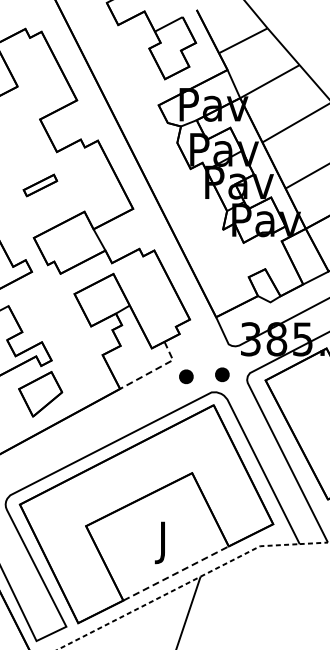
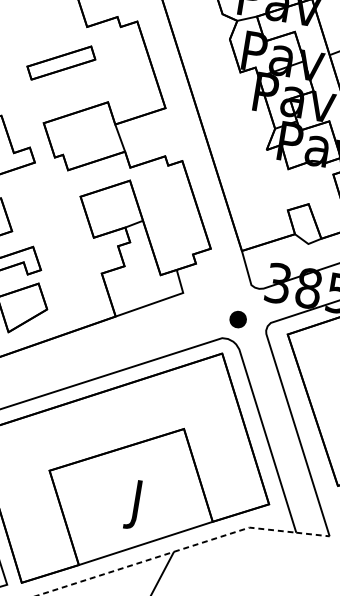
part: (40, 185) -> (61, 63), size x1.67
line: (155, 369) -> (160, 300), dashed -> solid
part: (186, 376) -> (195, 314), removed
line: (176, 573) -> (146, 543), dashed -> solid

